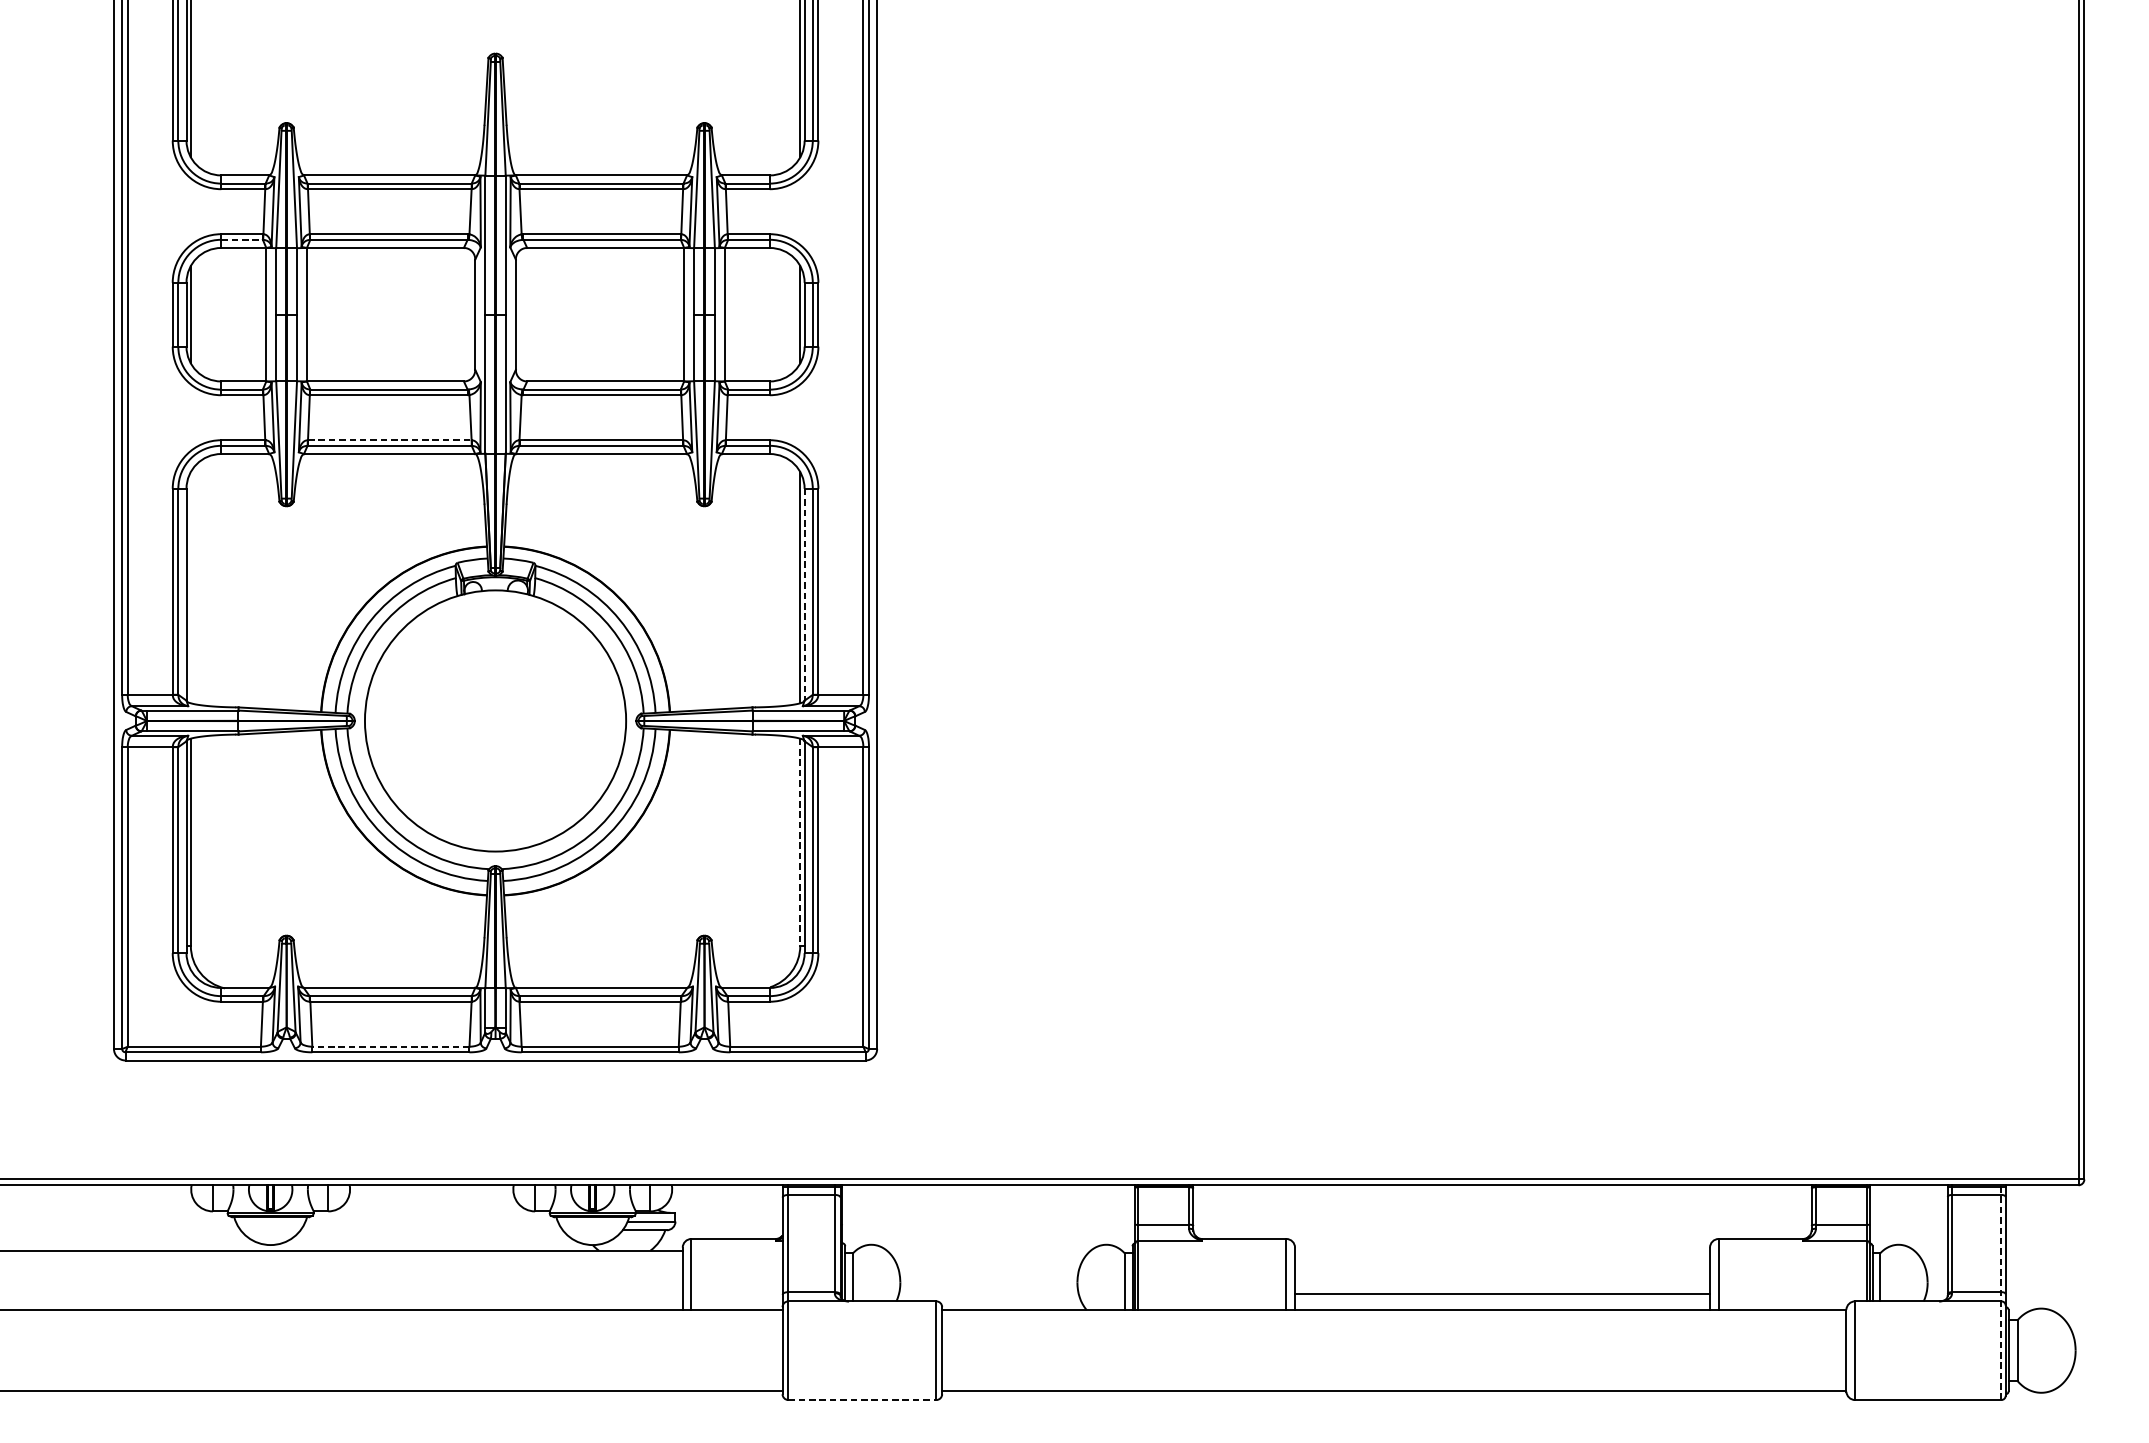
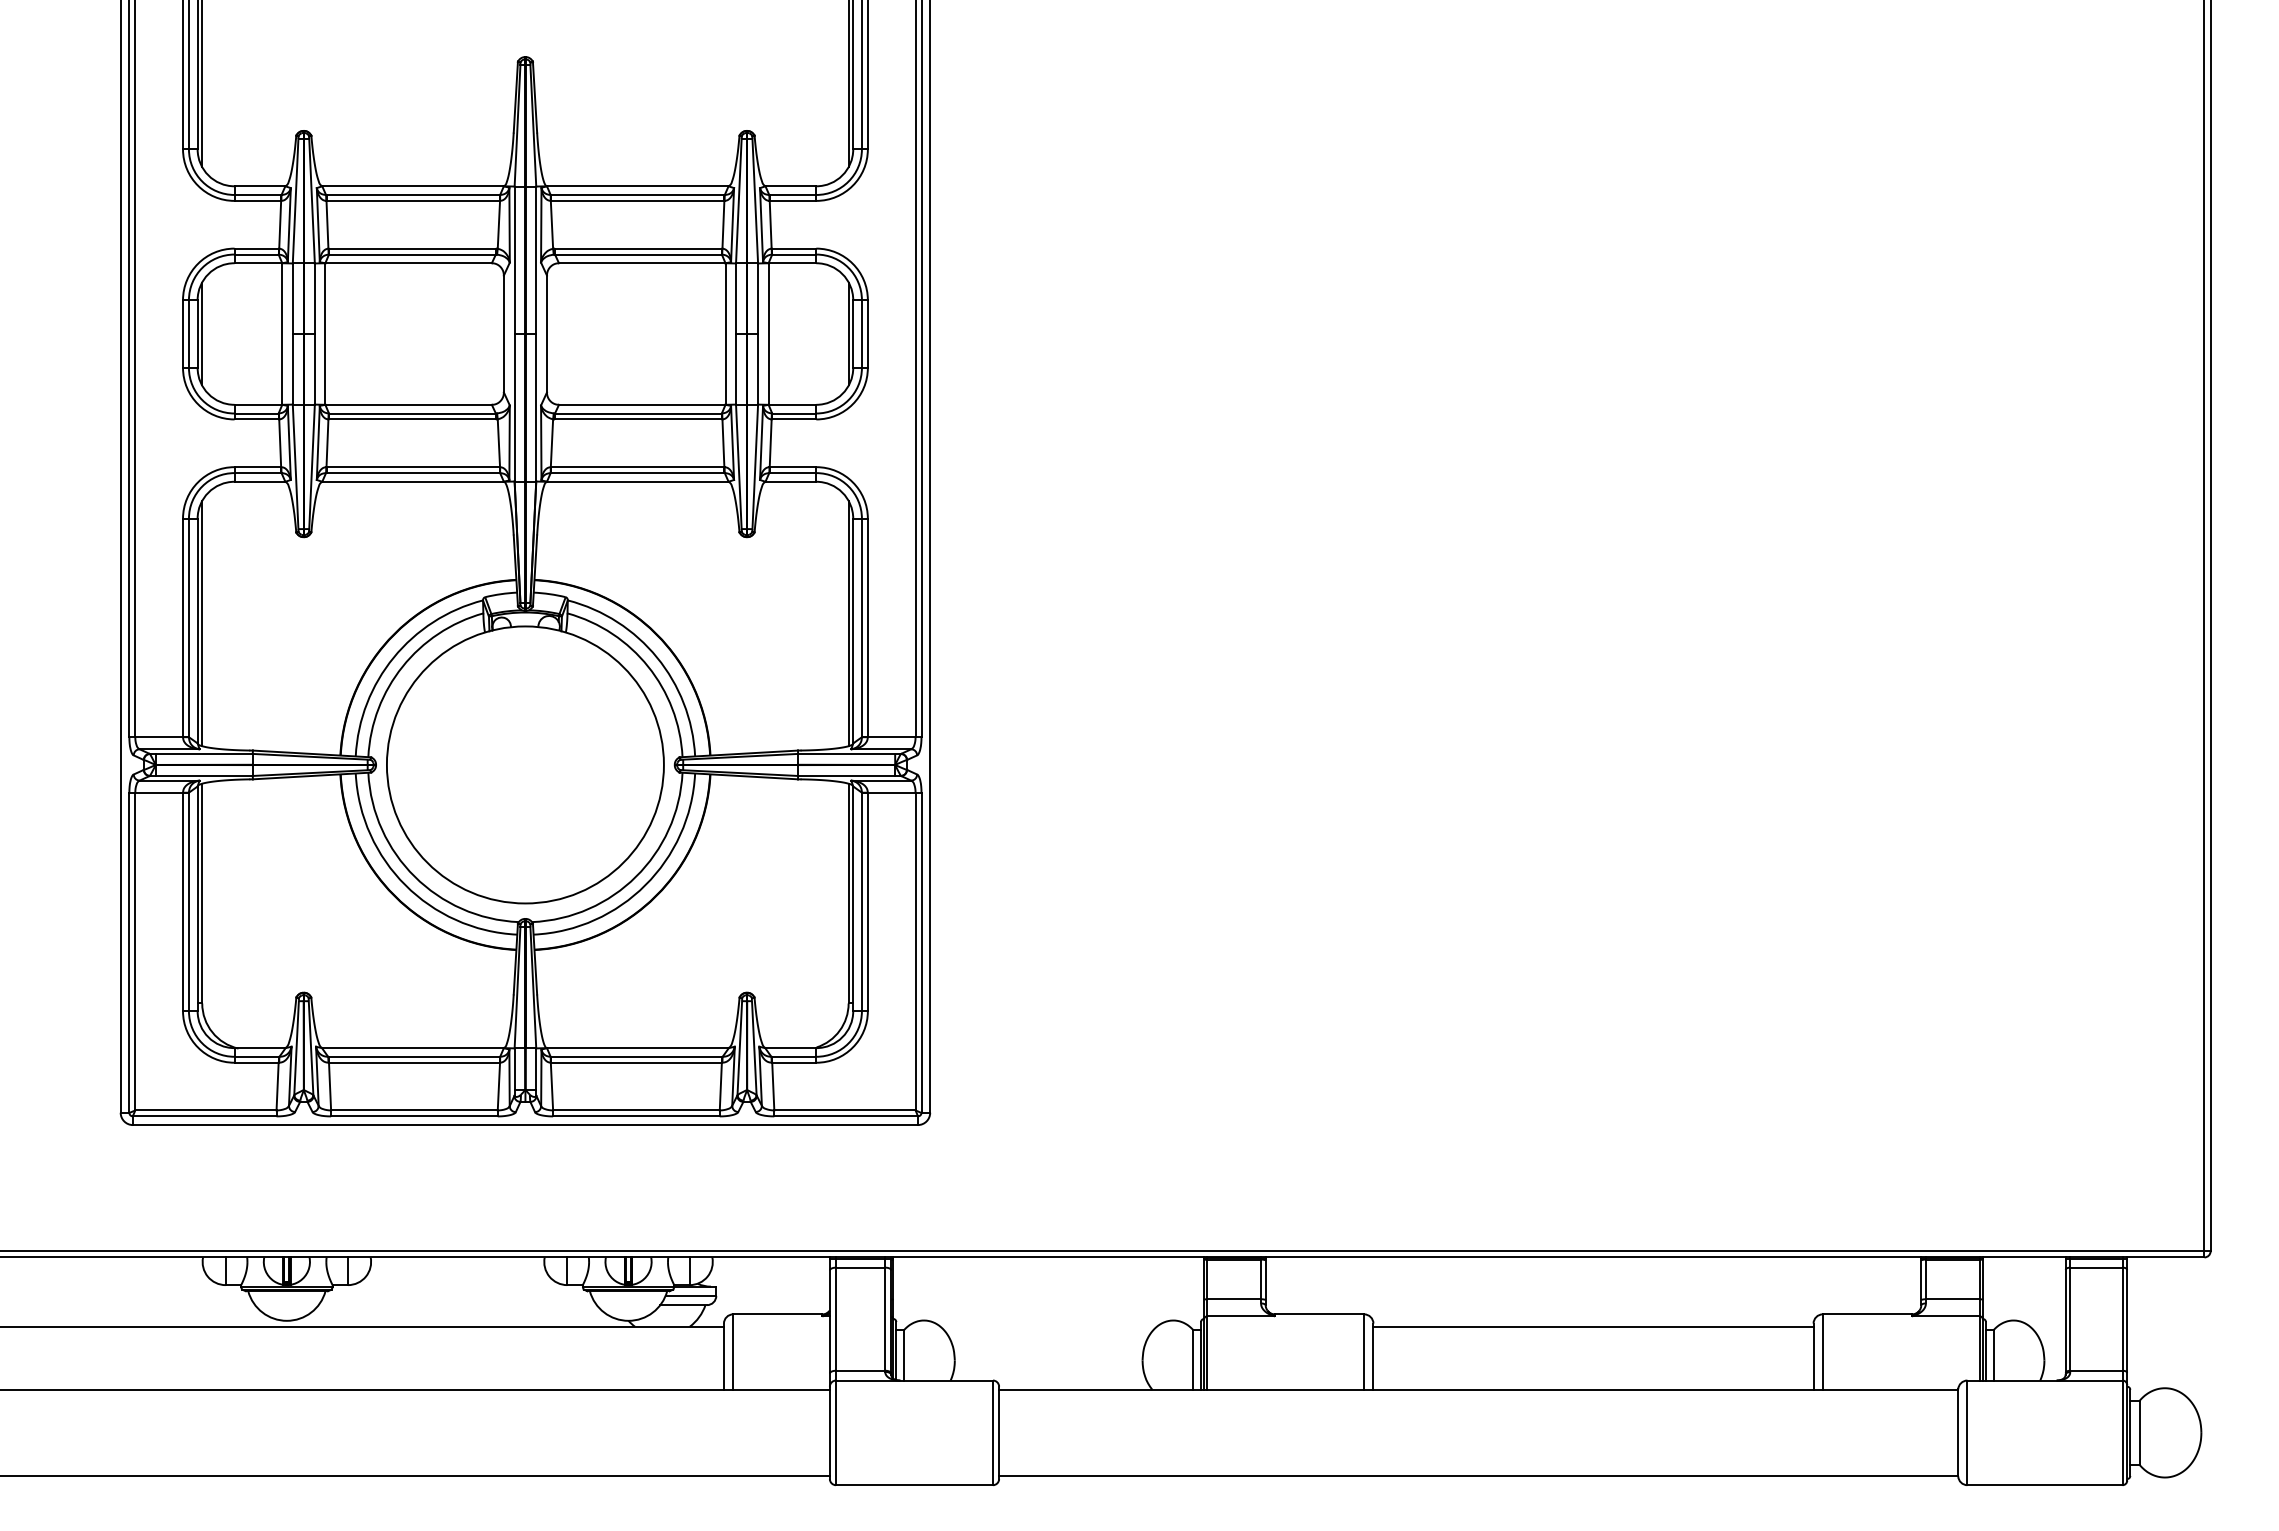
line: (242, 239) -> (257, 254), dashed -> solid
line: (390, 440) -> (413, 467), dashed -> solid
line: (191, 587) -> (202, 623), added
line: (804, 595) -> (853, 631), dashed -> solid
line: (800, 842) -> (848, 893), dashed -> solid
line: (390, 1046) -> (413, 1110), dashed -> solid
line: (2001, 1292) -> (2122, 1371), dashed -> solid
line: (1502, 1293) -> (1593, 1326), moved
line: (863, 1400) -> (915, 1485), dashed -> solid

